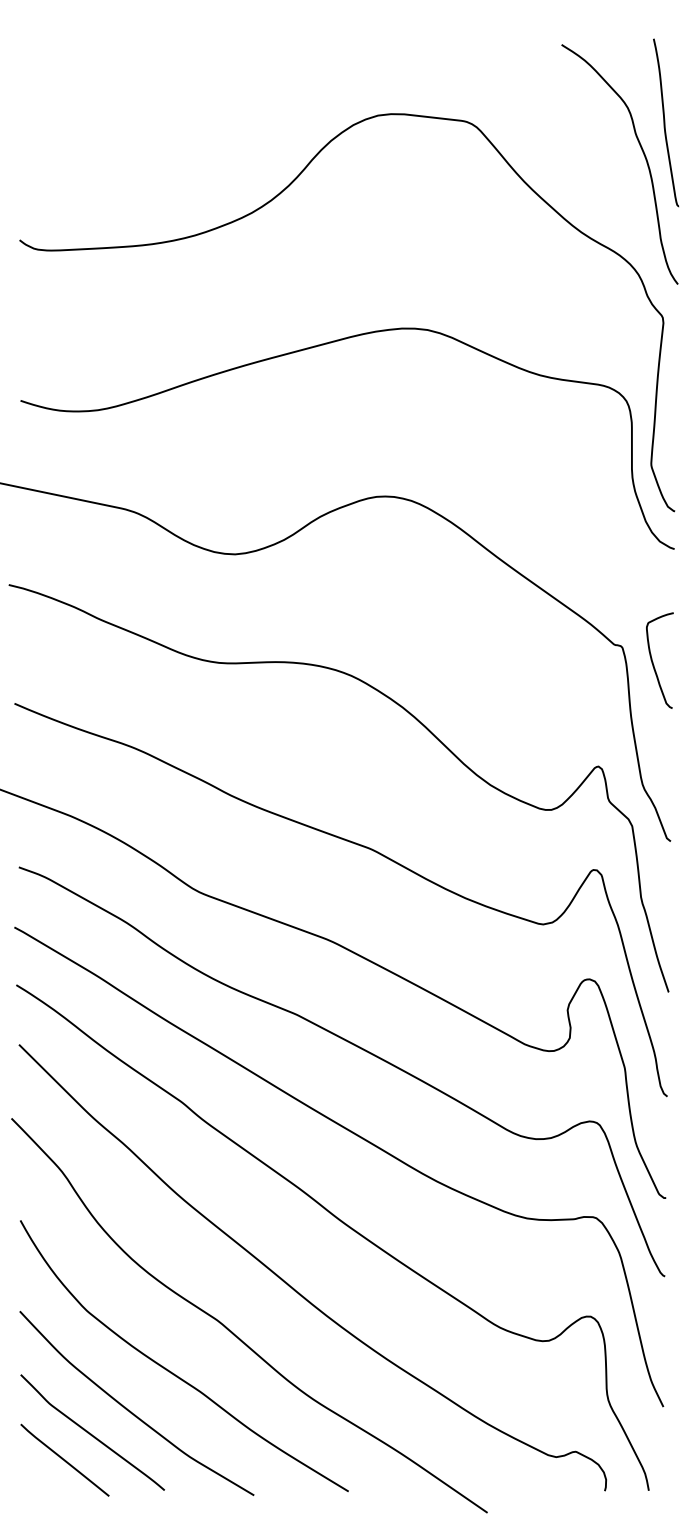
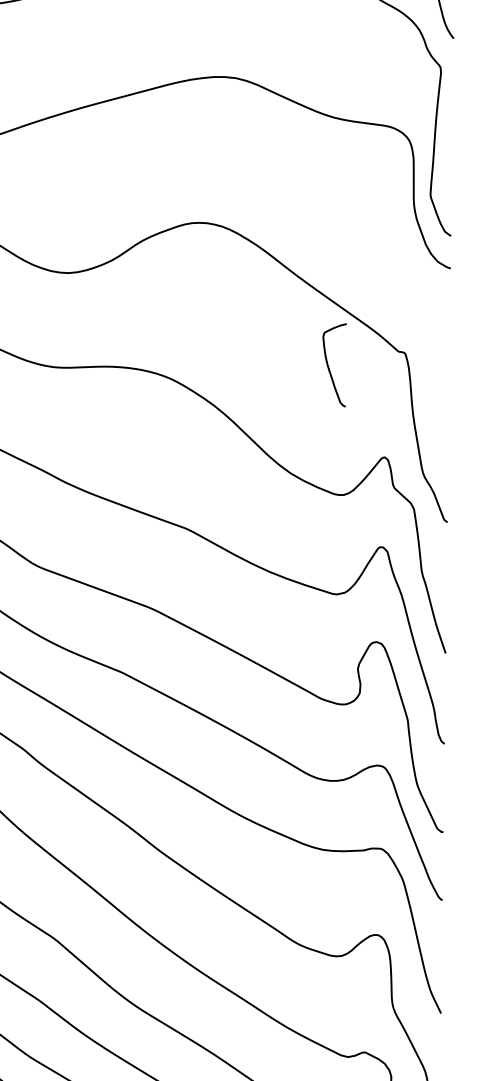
curve: (653, 661) -> (329, 366), moved

